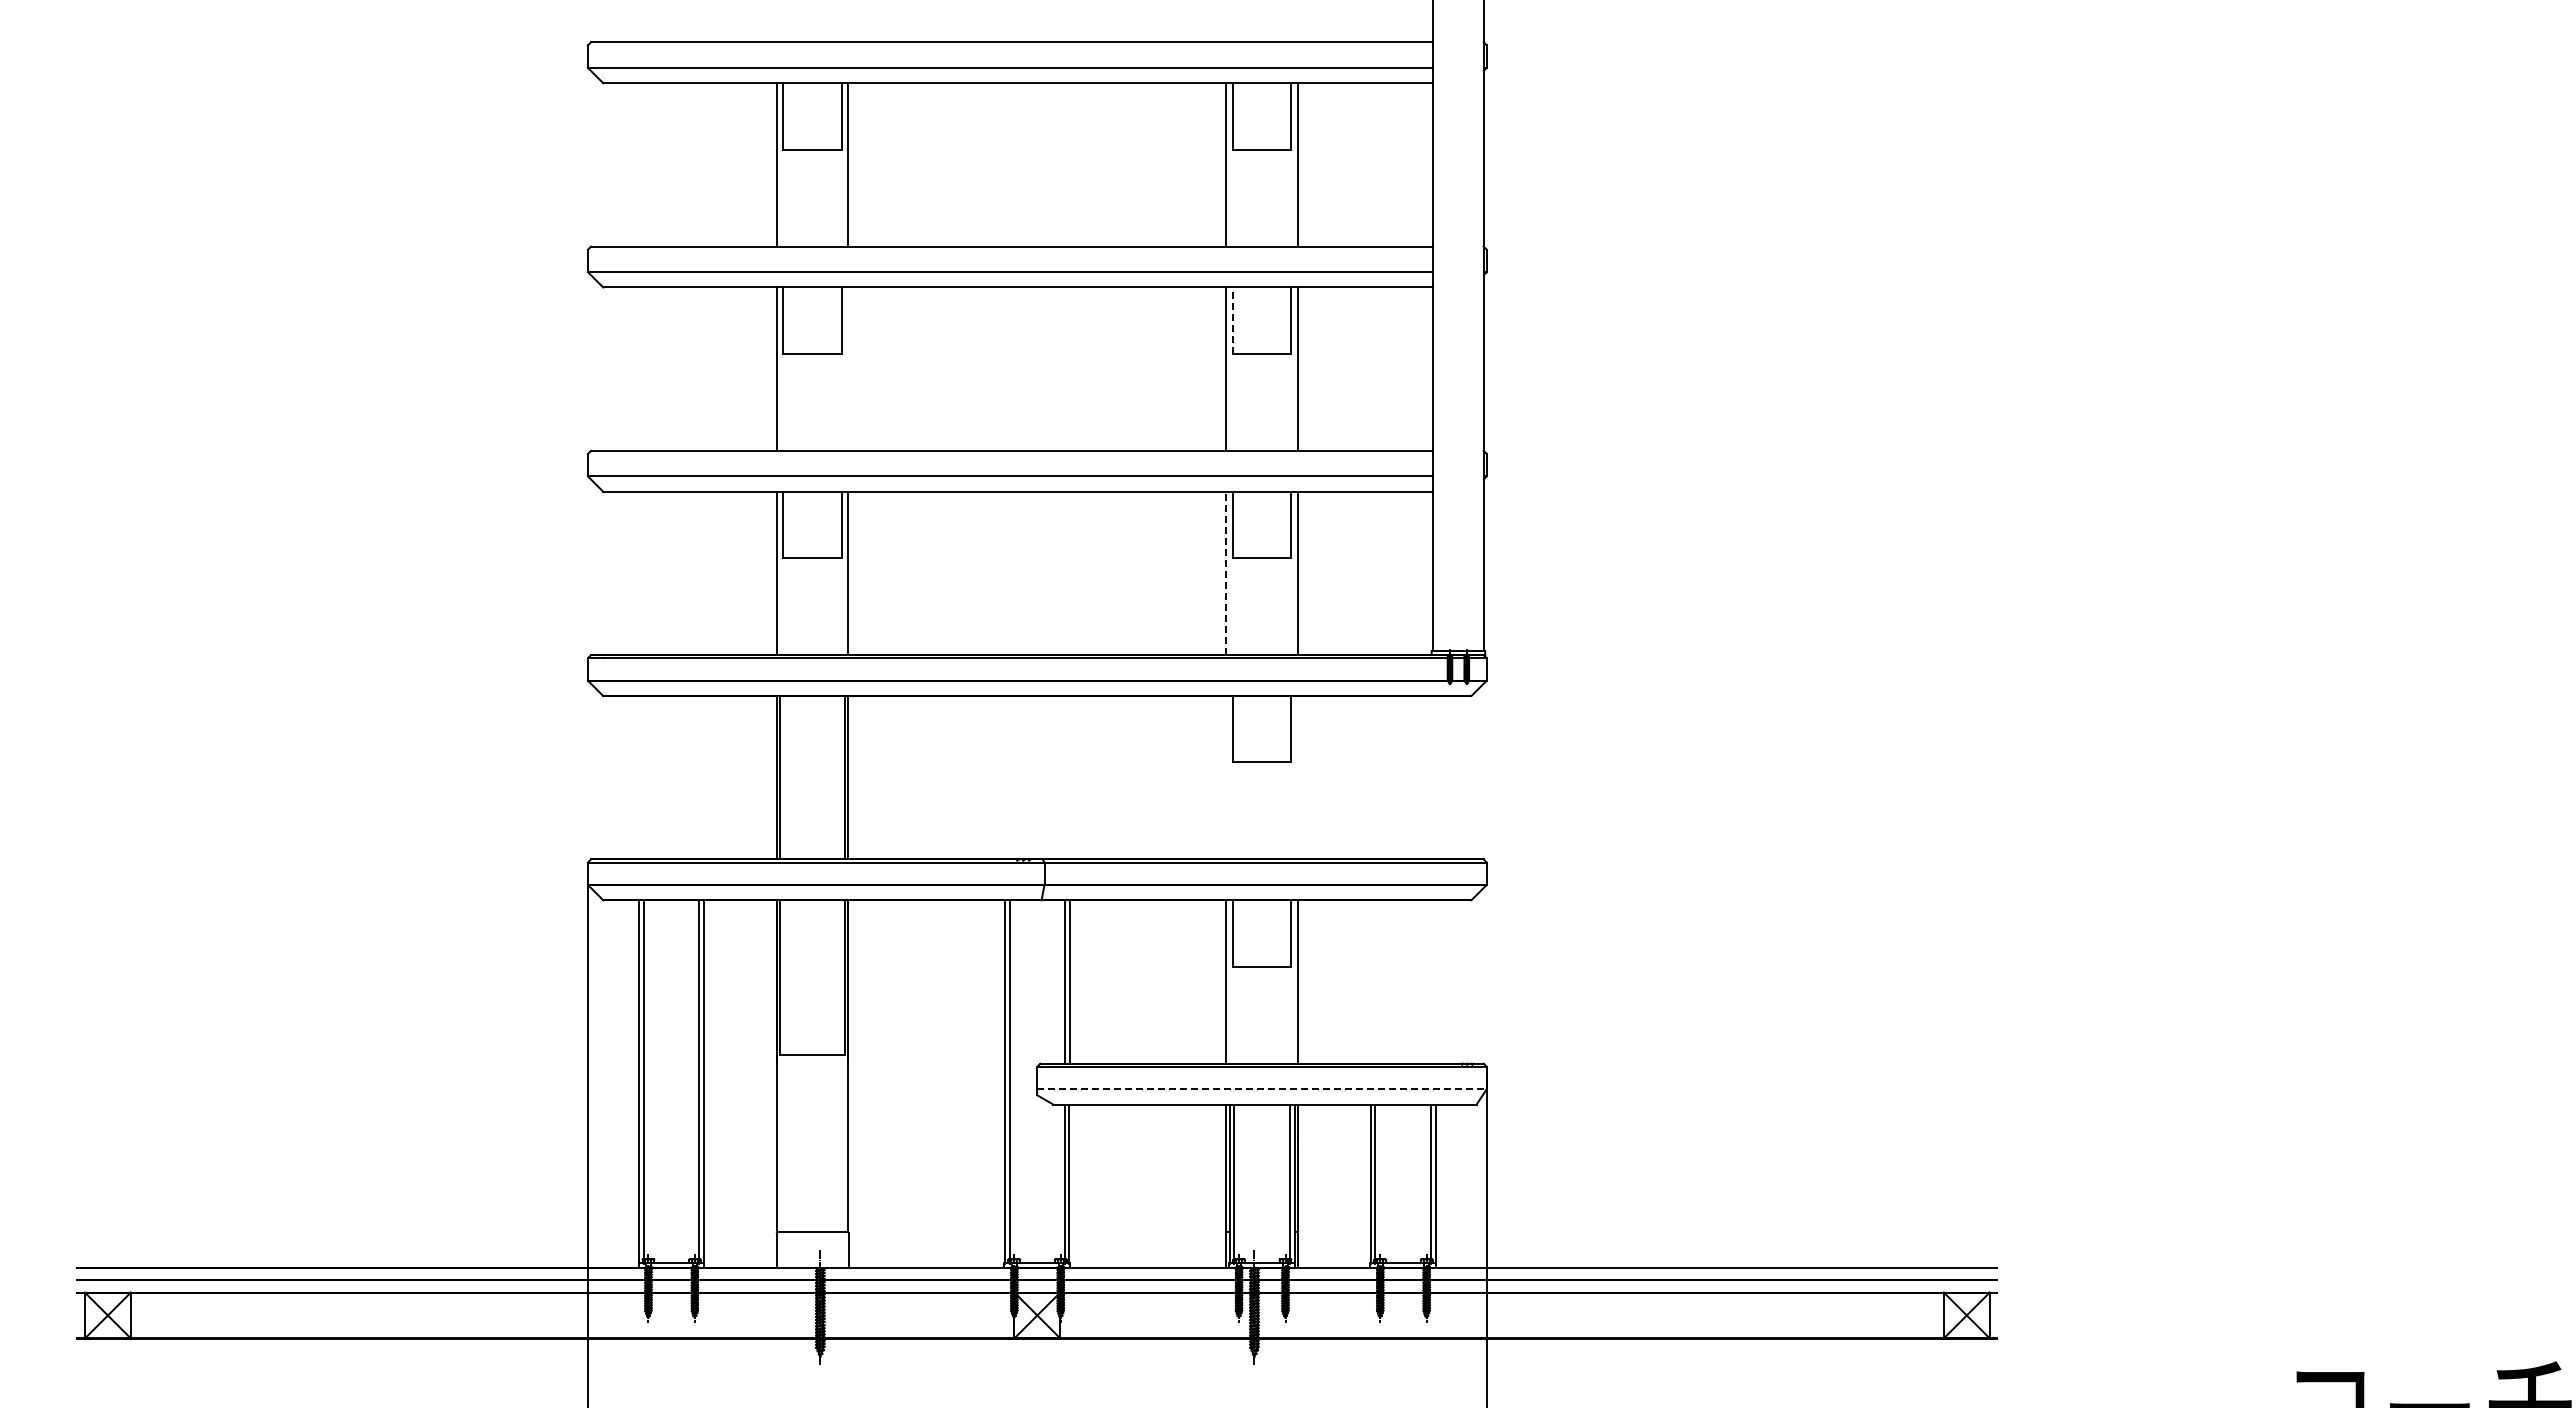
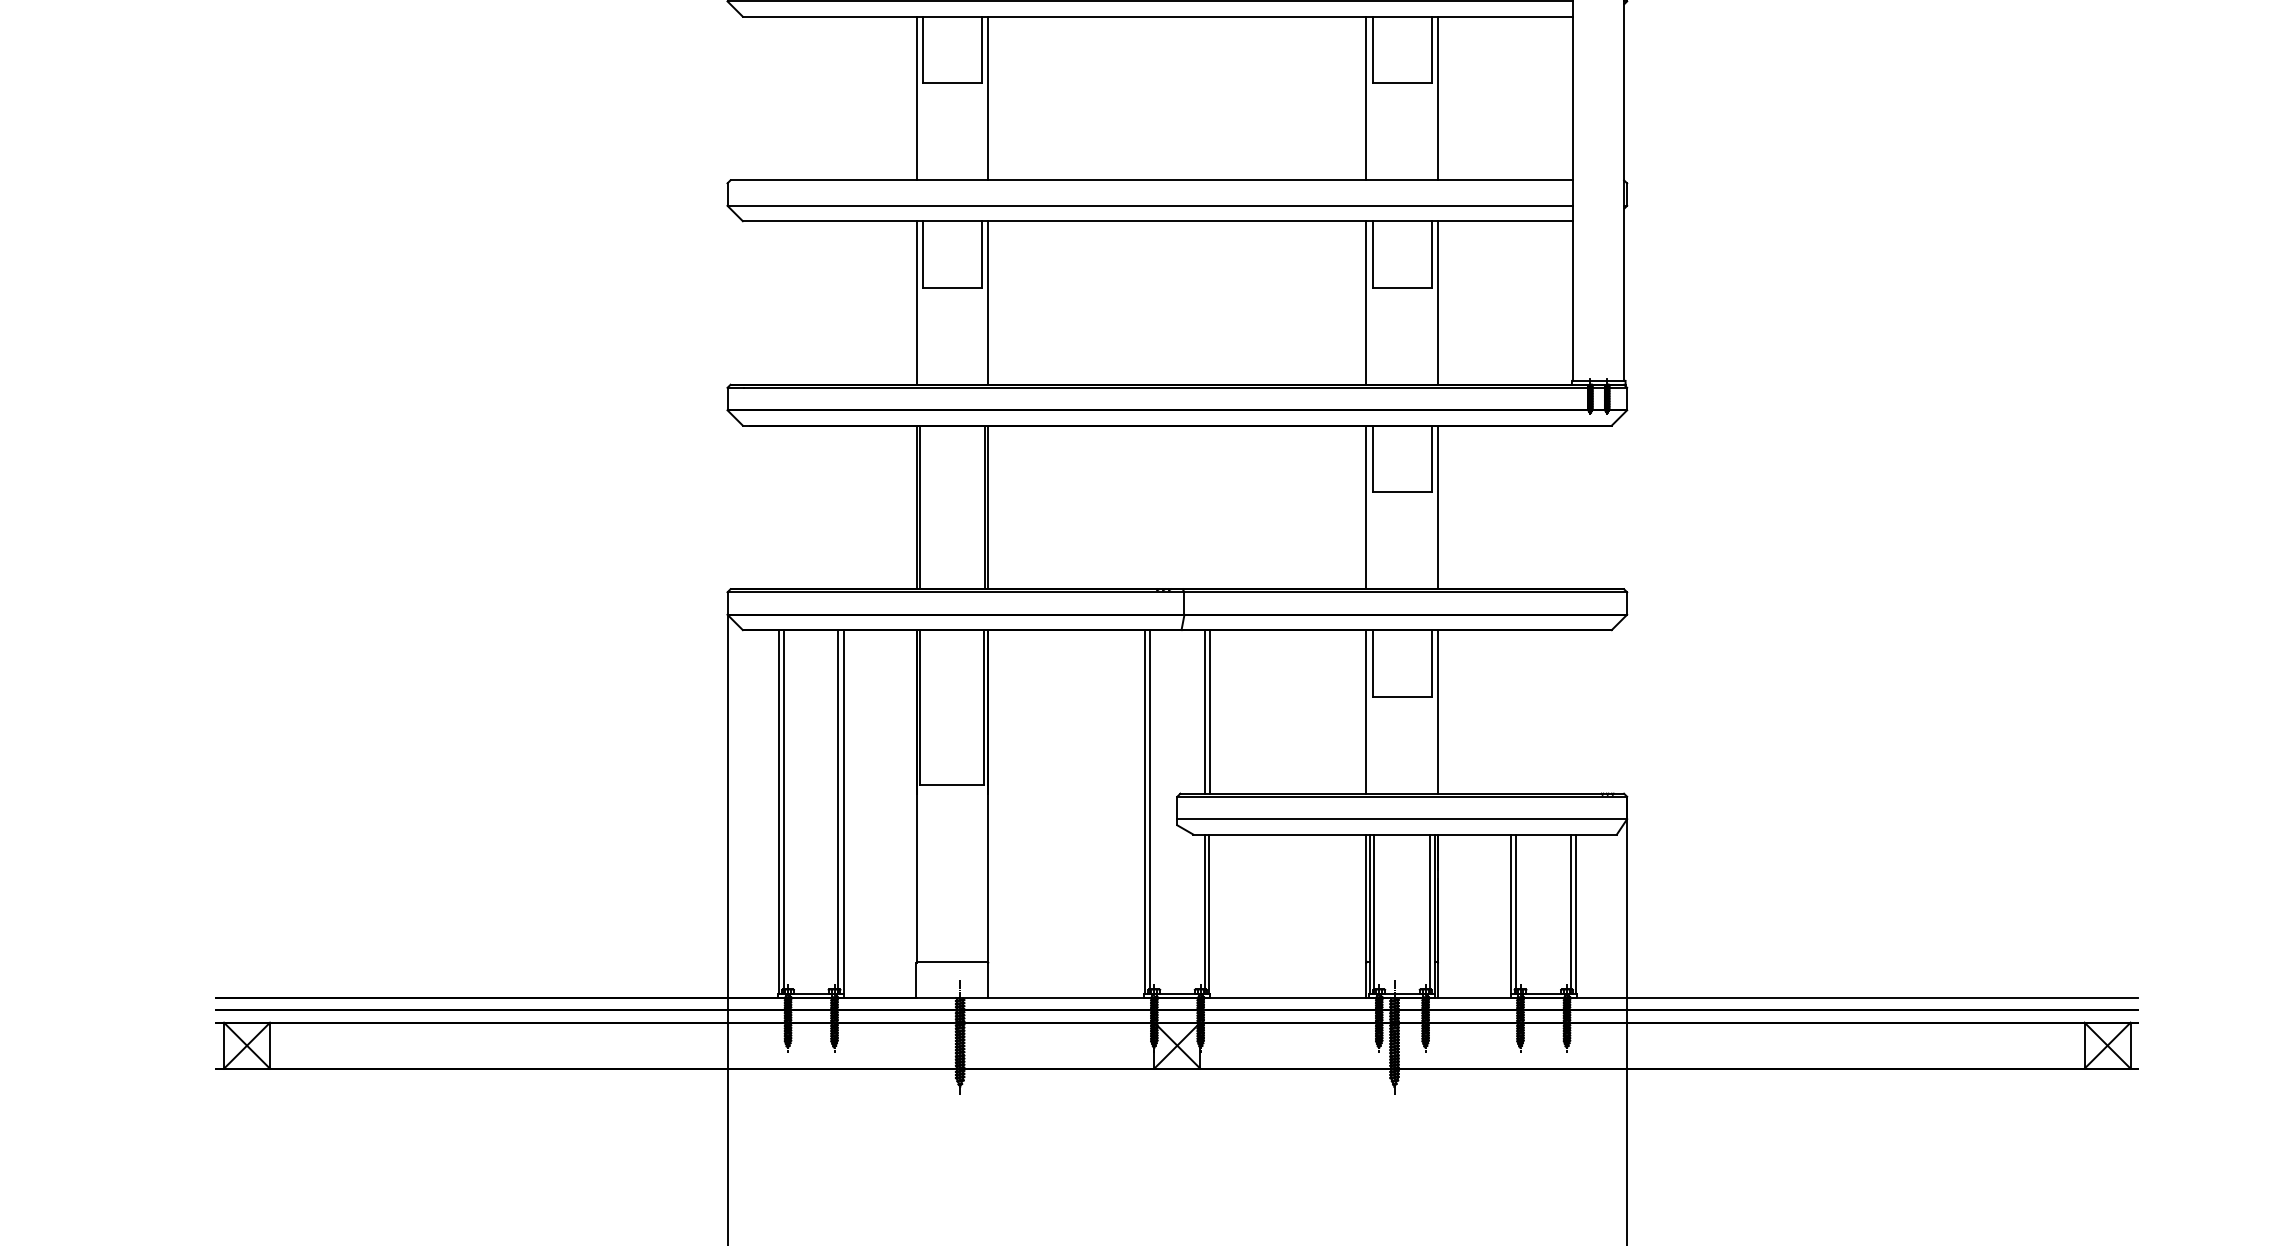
line: (1232, 320) -> (1372, 49), dashed -> solid
line: (848, 368) -> (988, 97), added
line: (1226, 573) -> (1366, 303), dashed -> solid
line: (1226, 777) -> (1366, 507), added
line: (1297, 777) -> (1437, 507), added
line: (1262, 1089) -> (1402, 819), dashed -> solid

